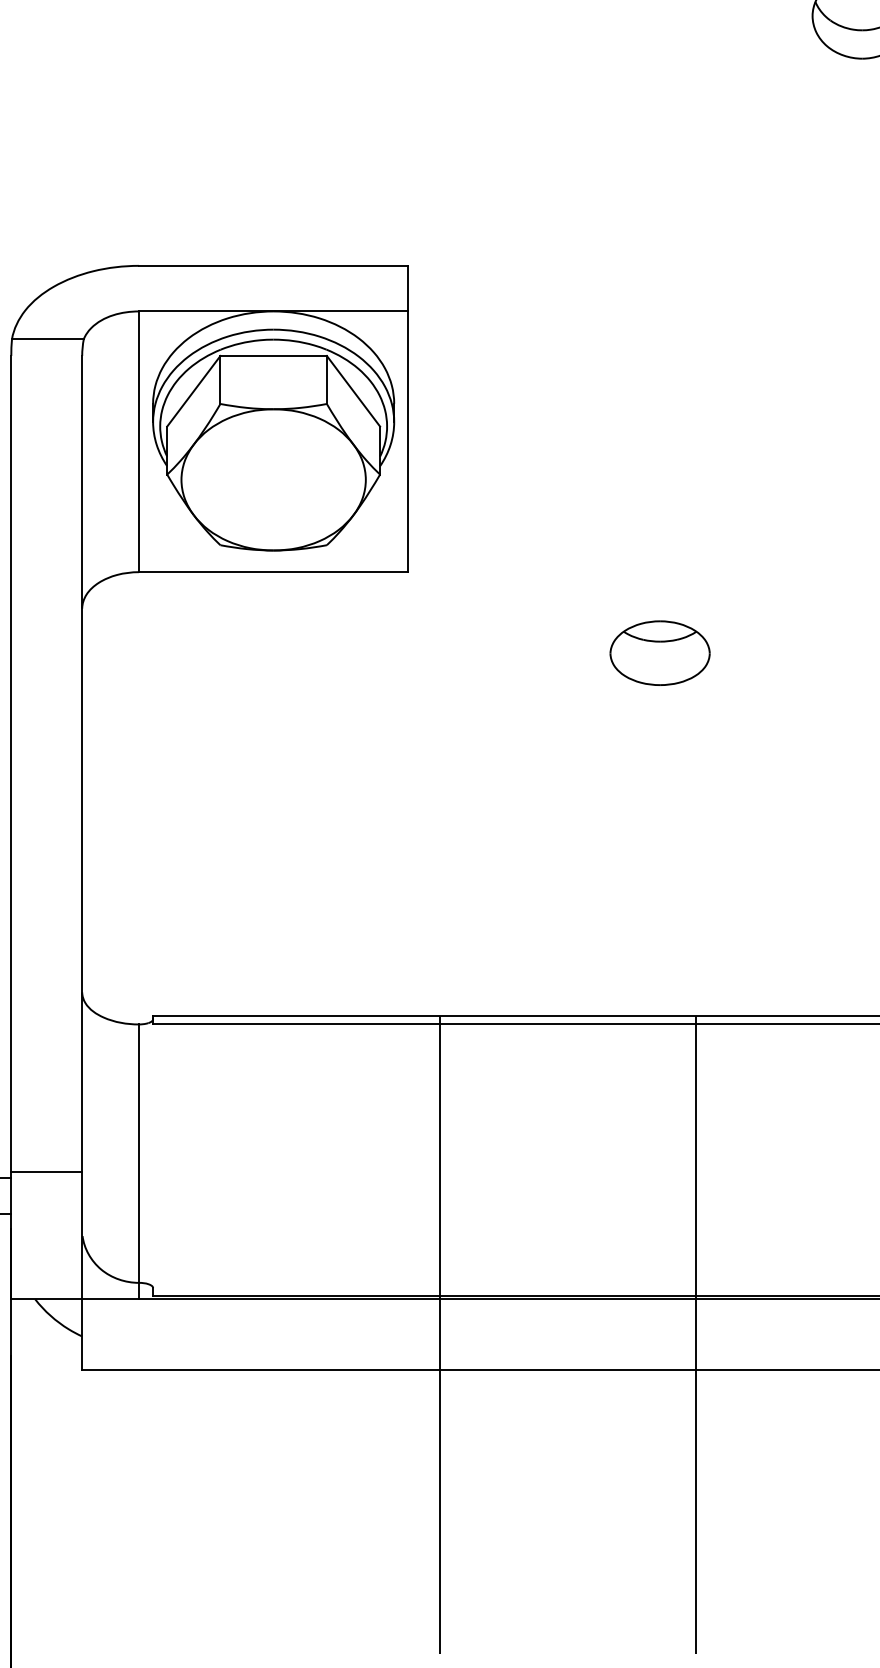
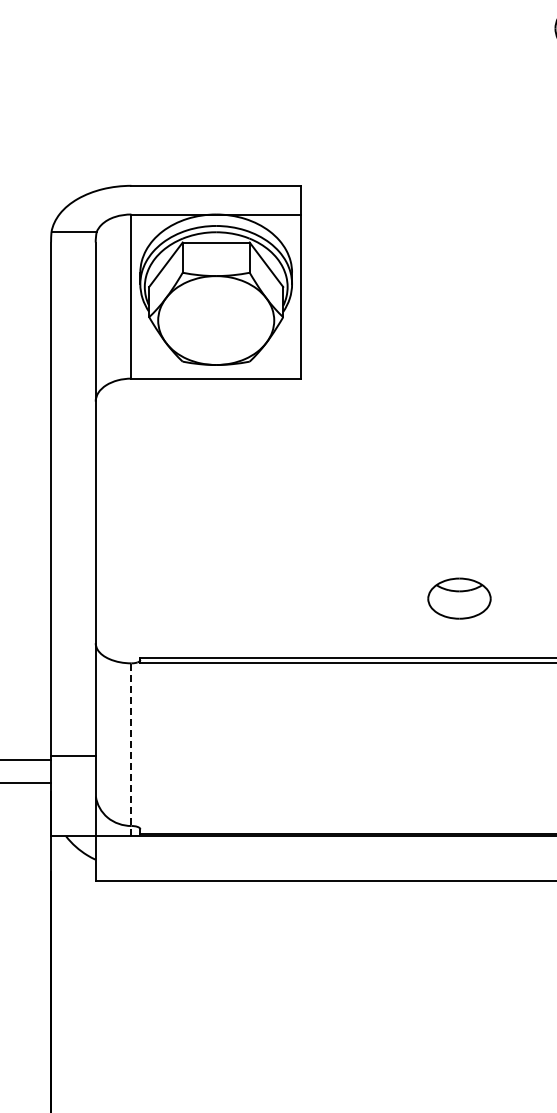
part: (660, 652) -> (459, 598), moved
line: (139, 1161) -> (131, 749), solid -> dashed
line: (440, 1334) -> (321, 858), removed
line: (695, 1334) -> (481, 858), removed

